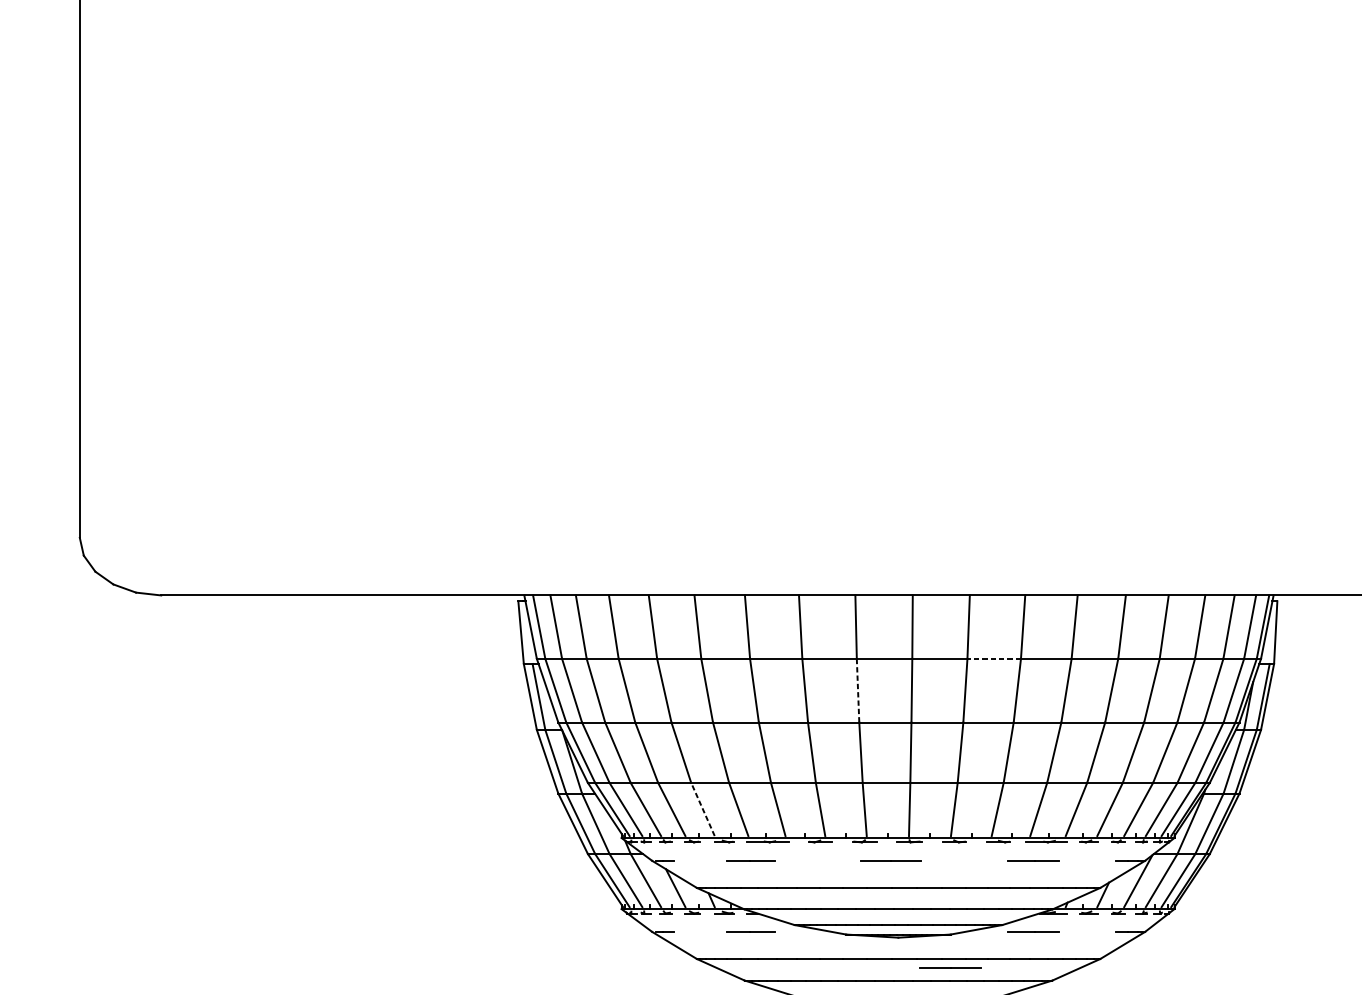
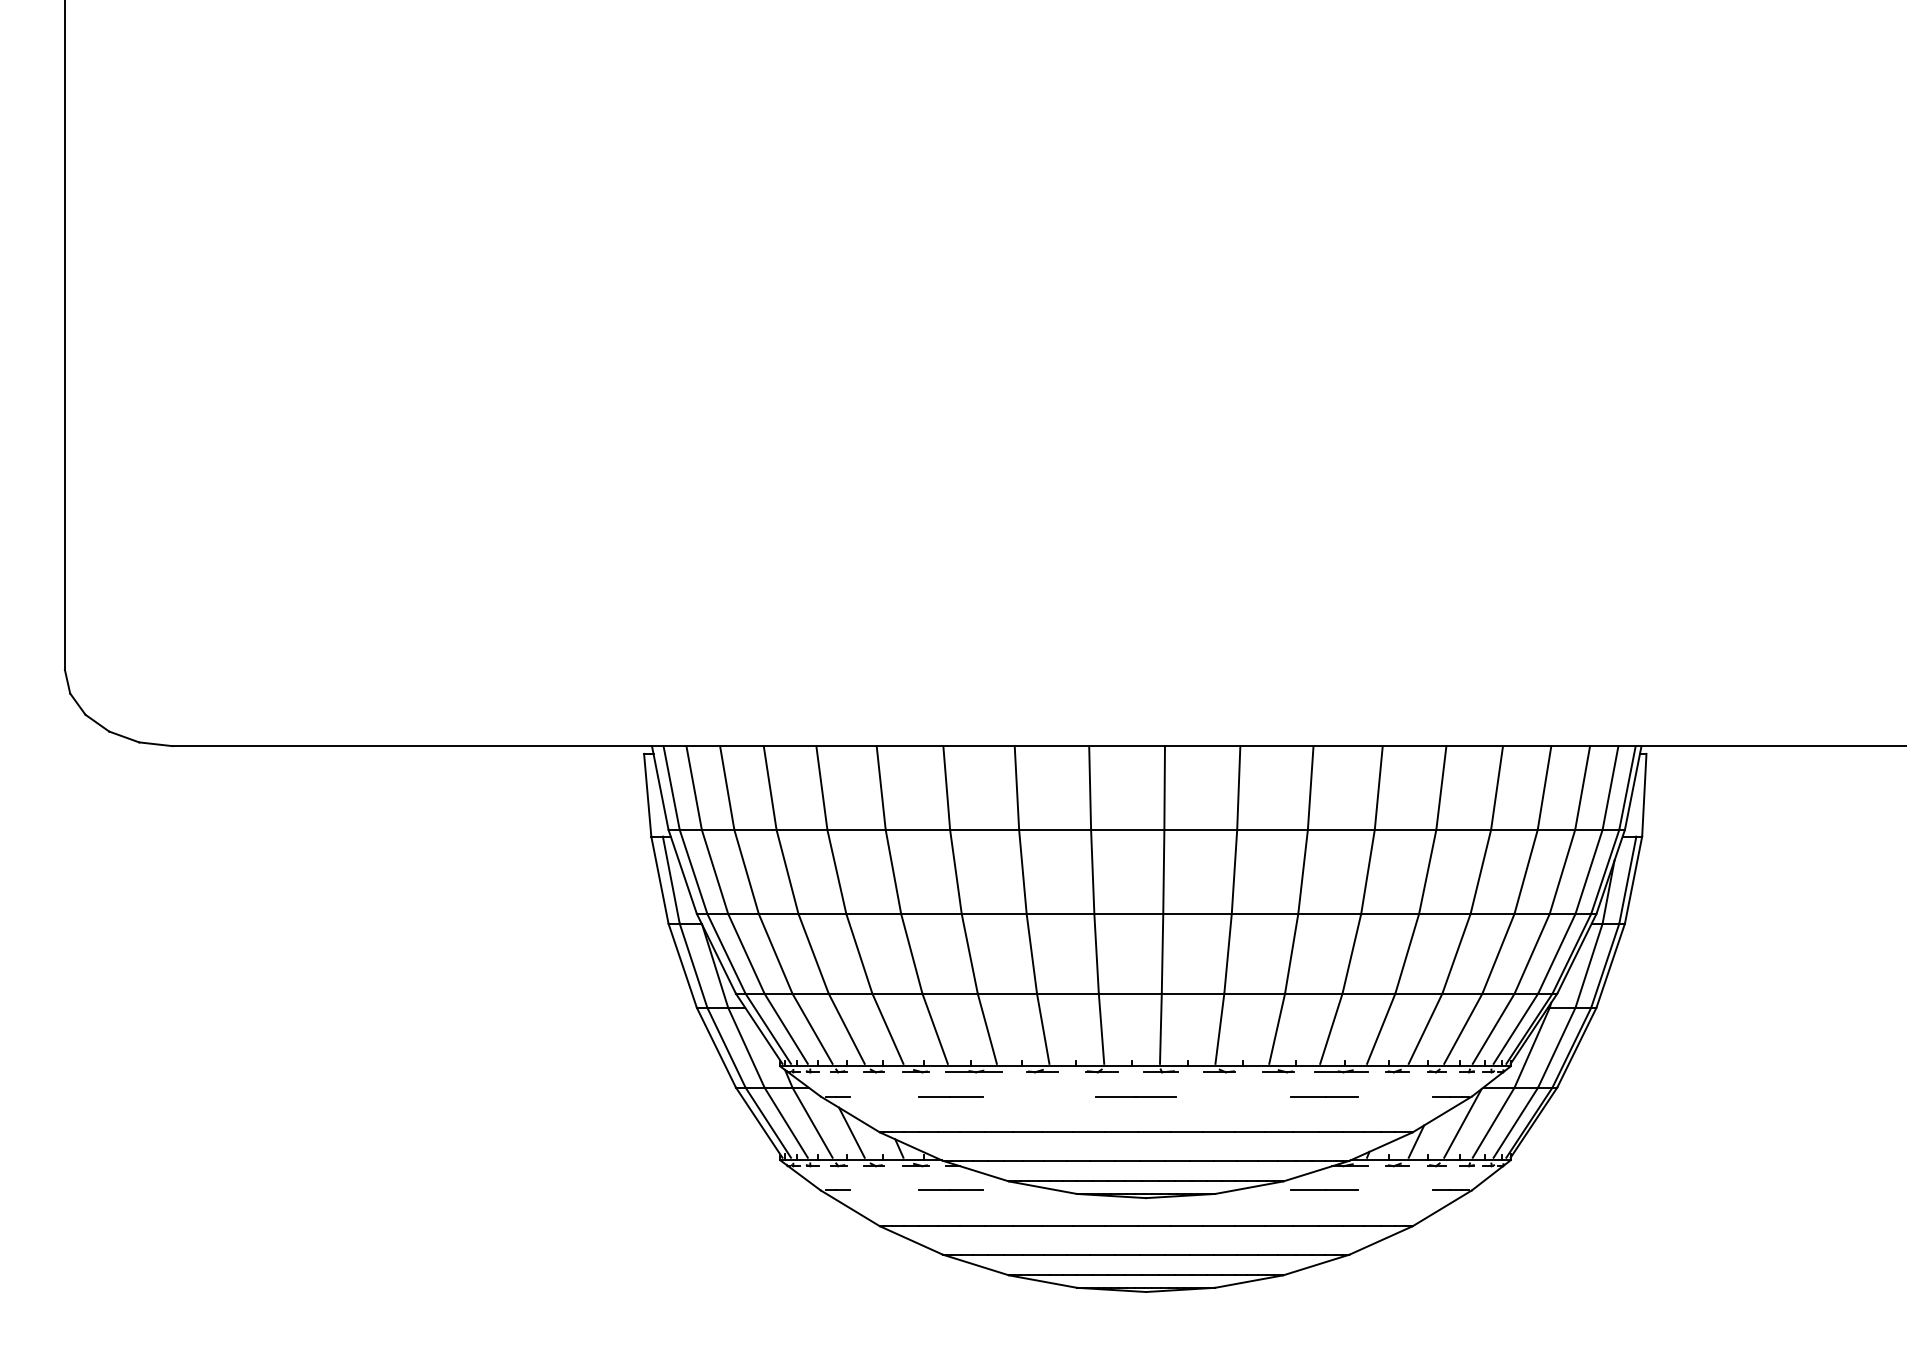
line: (994, 658) -> (1272, 829), dashed -> solid
line: (857, 691) -> (1092, 872), dashed -> solid
line: (702, 809) -> (887, 1028), dashed -> solid
line: (950, 967) -> (1214, 1237), removed

